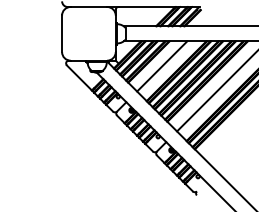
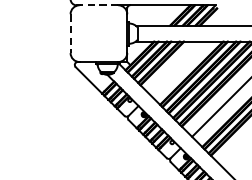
line: (88, 7) -> (98, 5), solid -> dashed
line: (62, 34) -> (71, 34), solid -> dashed
line: (162, 66) -> (176, 68), removed

